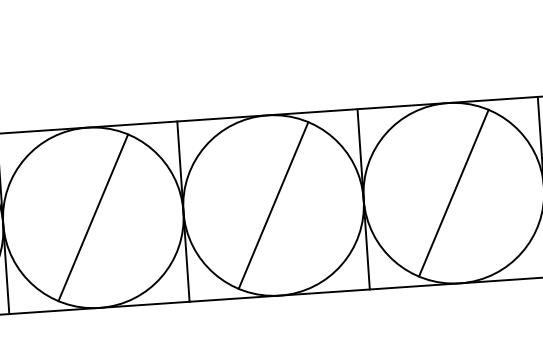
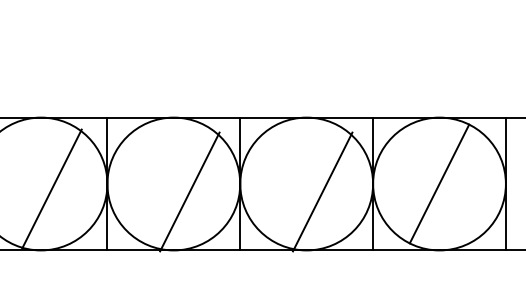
line: (453, 192) -> (322, 191), moved
line: (273, 204) -> (189, 191), moved
line: (92, 217) -> (51, 188), moved

